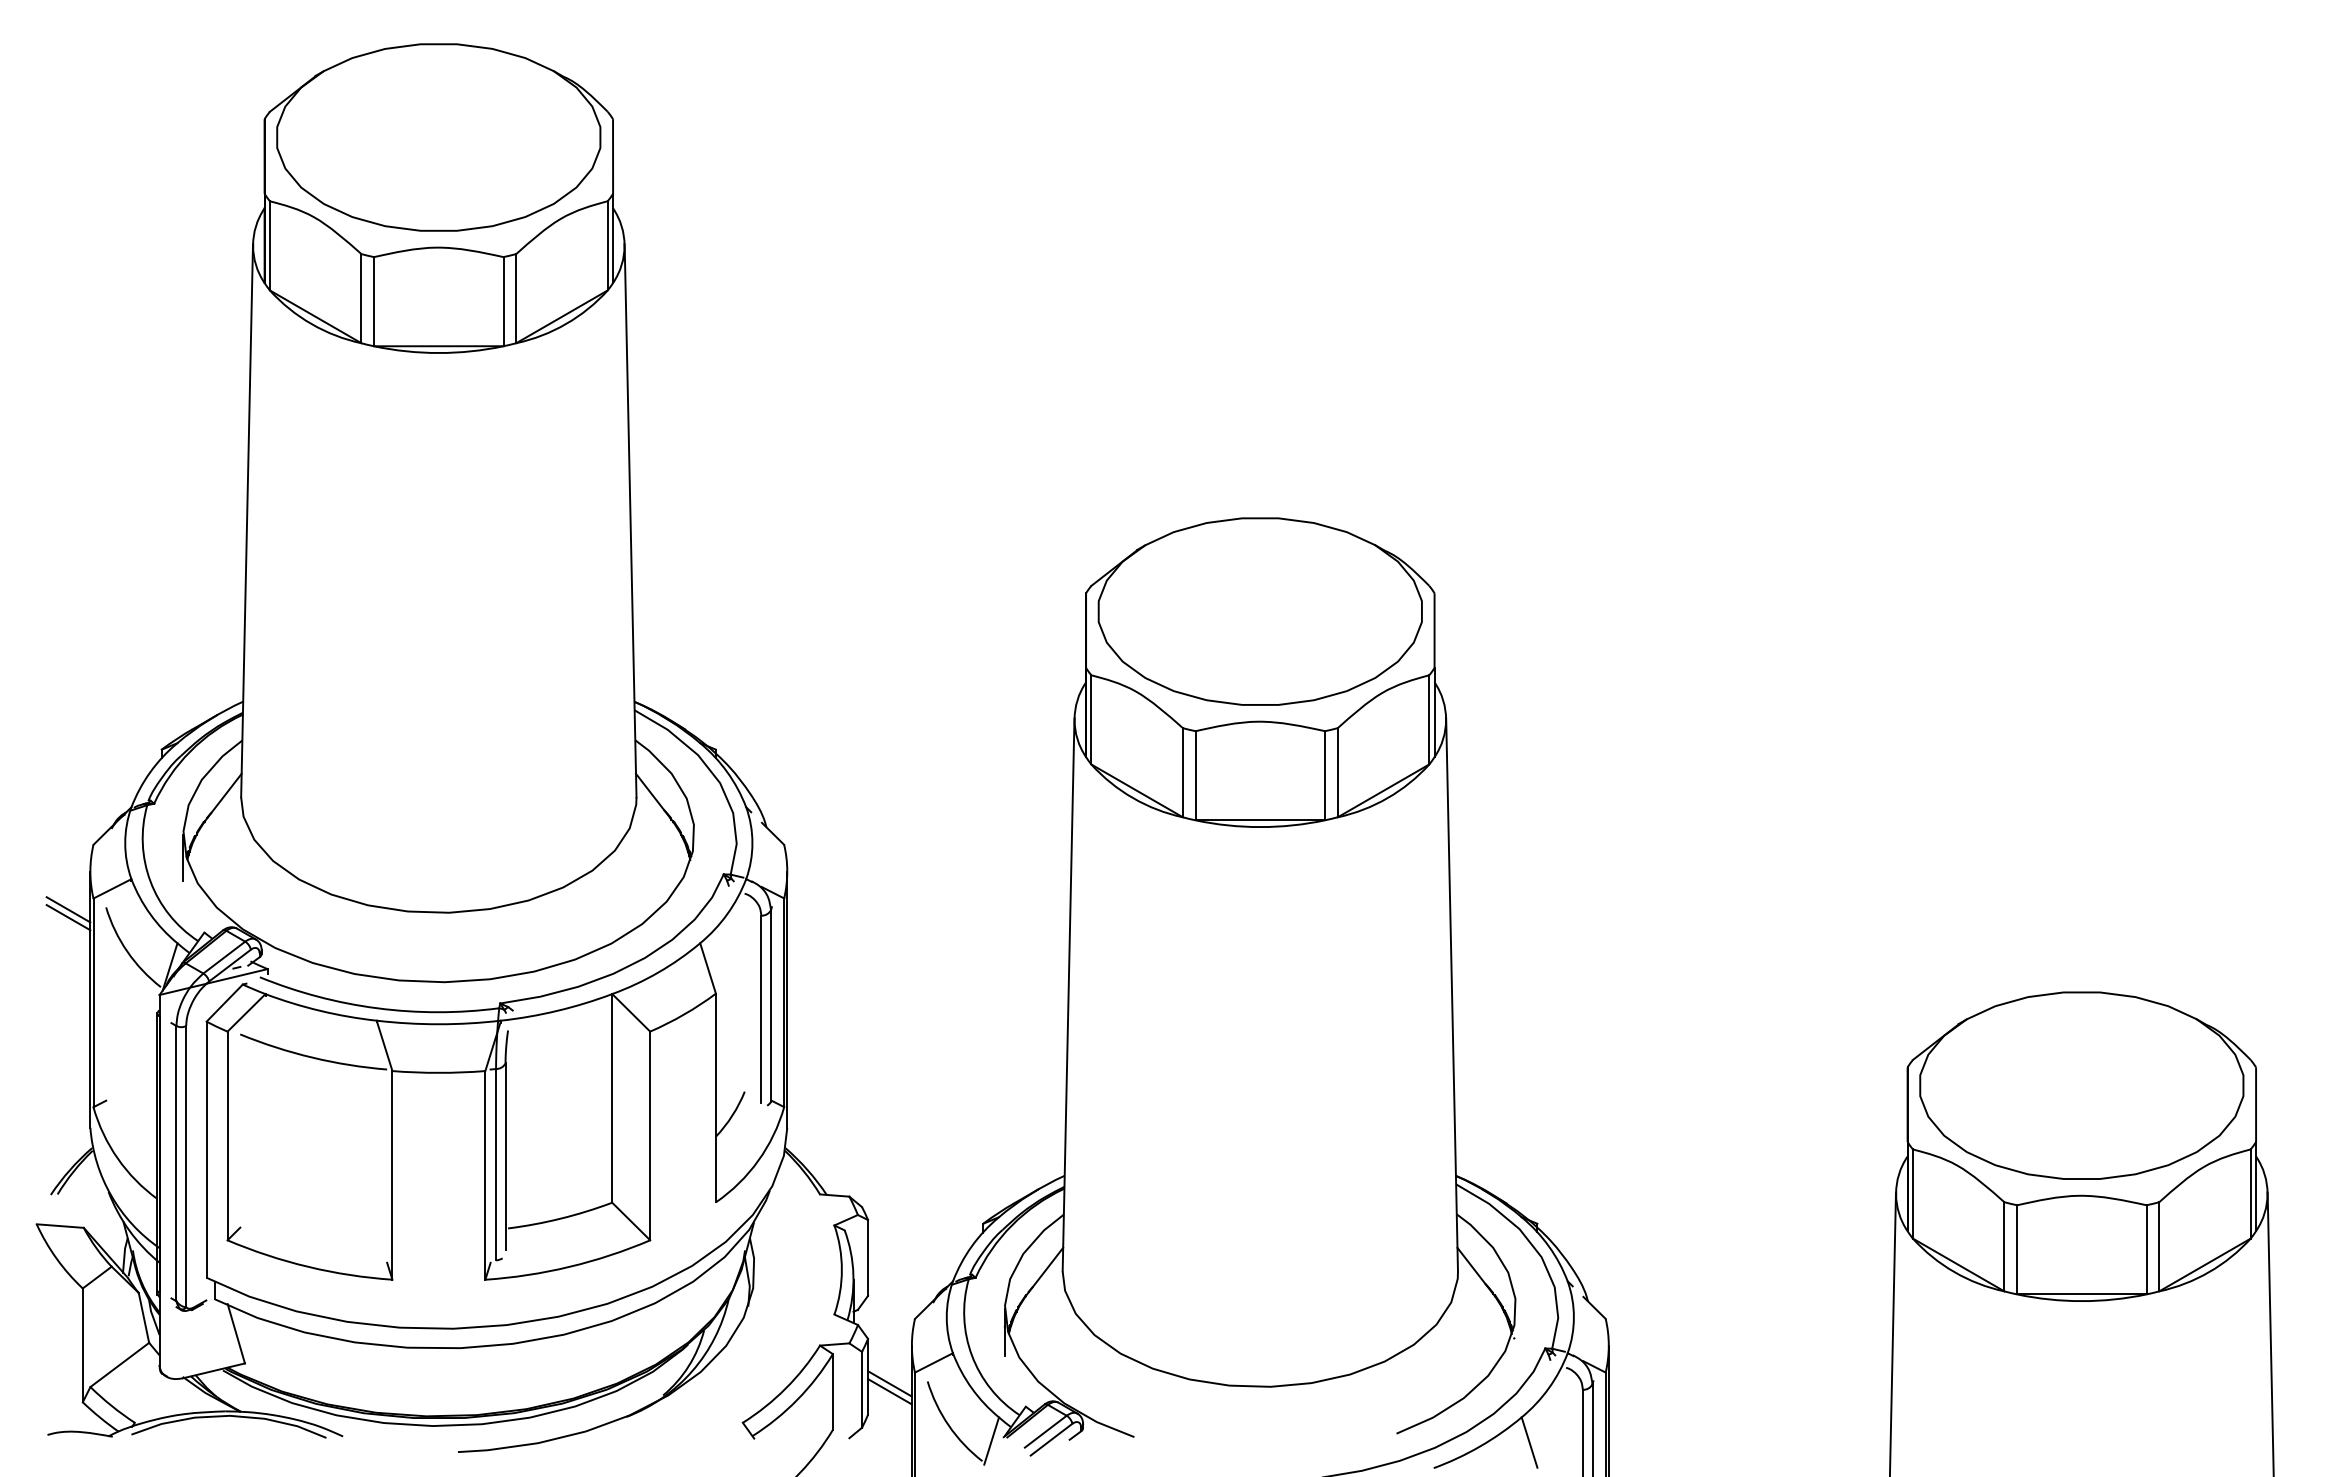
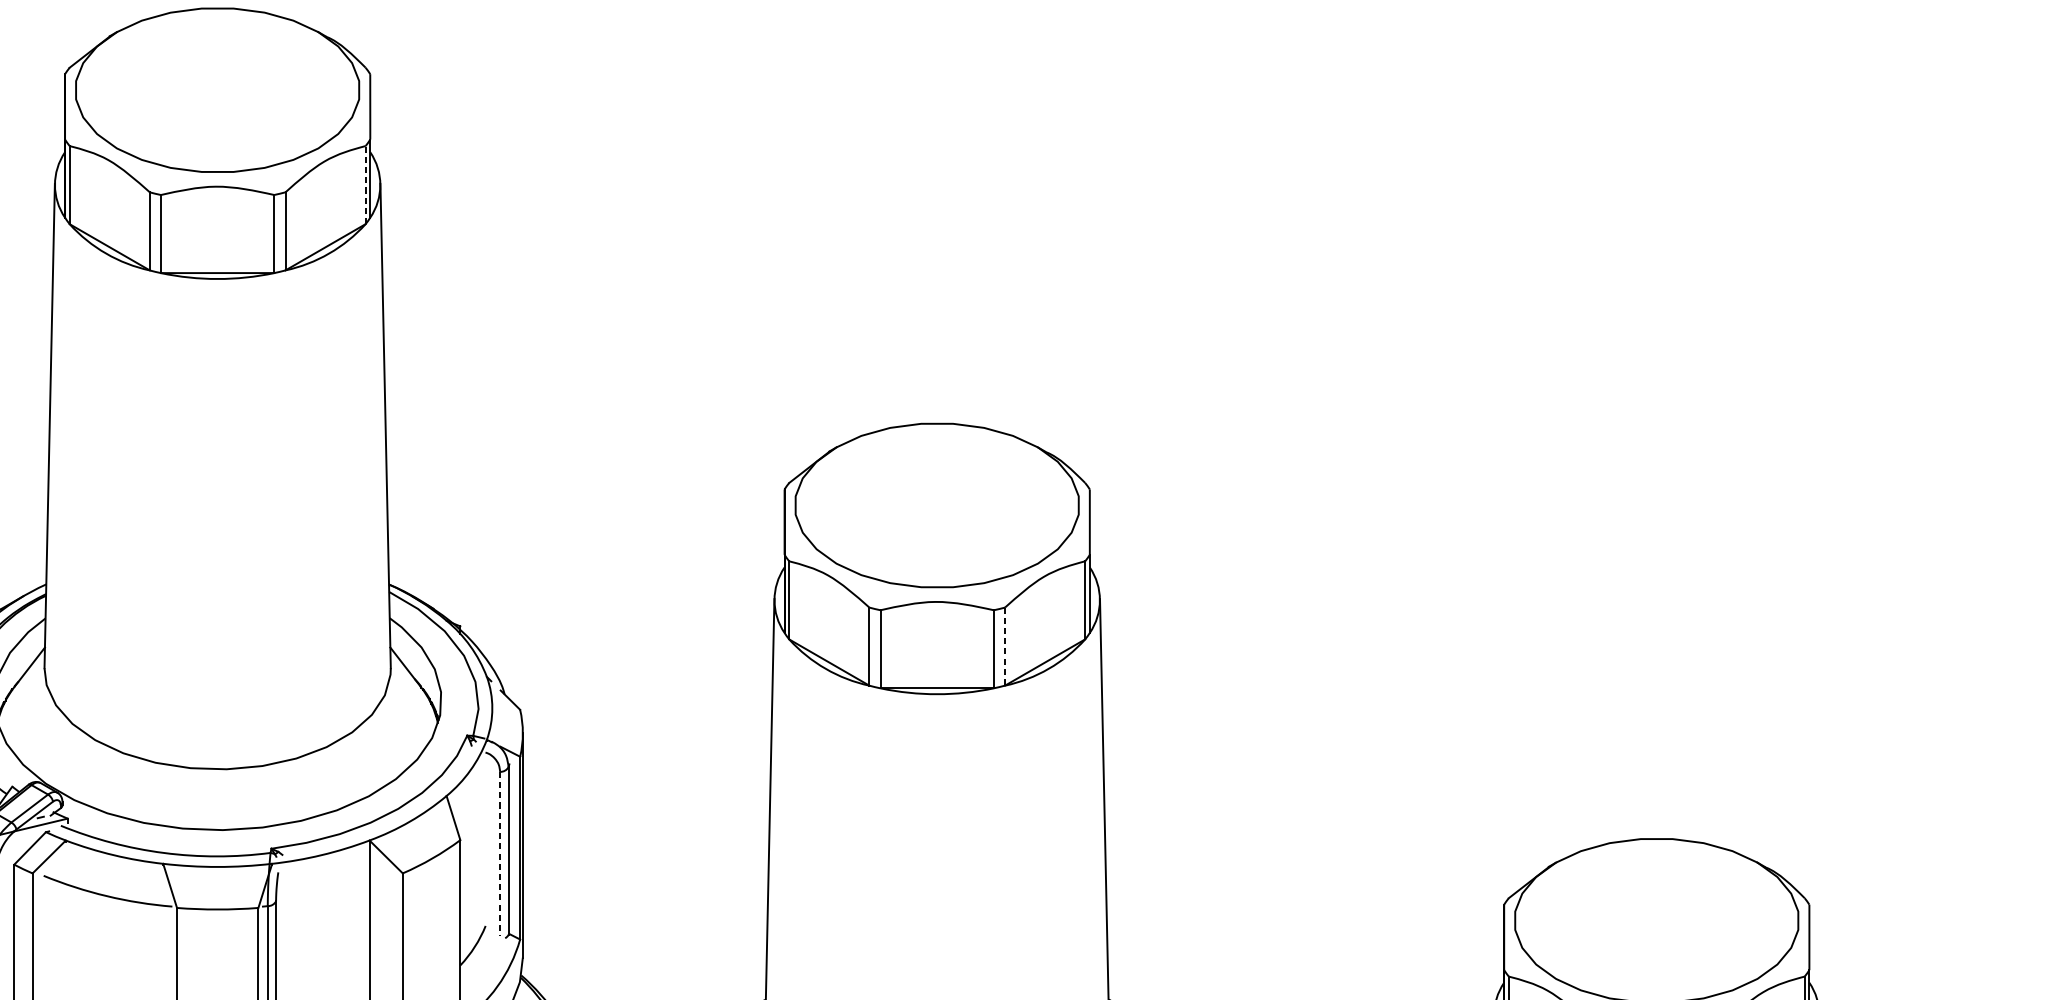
line: (607, 245) -> (365, 184), solid -> dashed
line: (1337, 772) -> (1004, 646), solid -> dashed
line: (761, 1009) -> (500, 854), solid -> dashed

